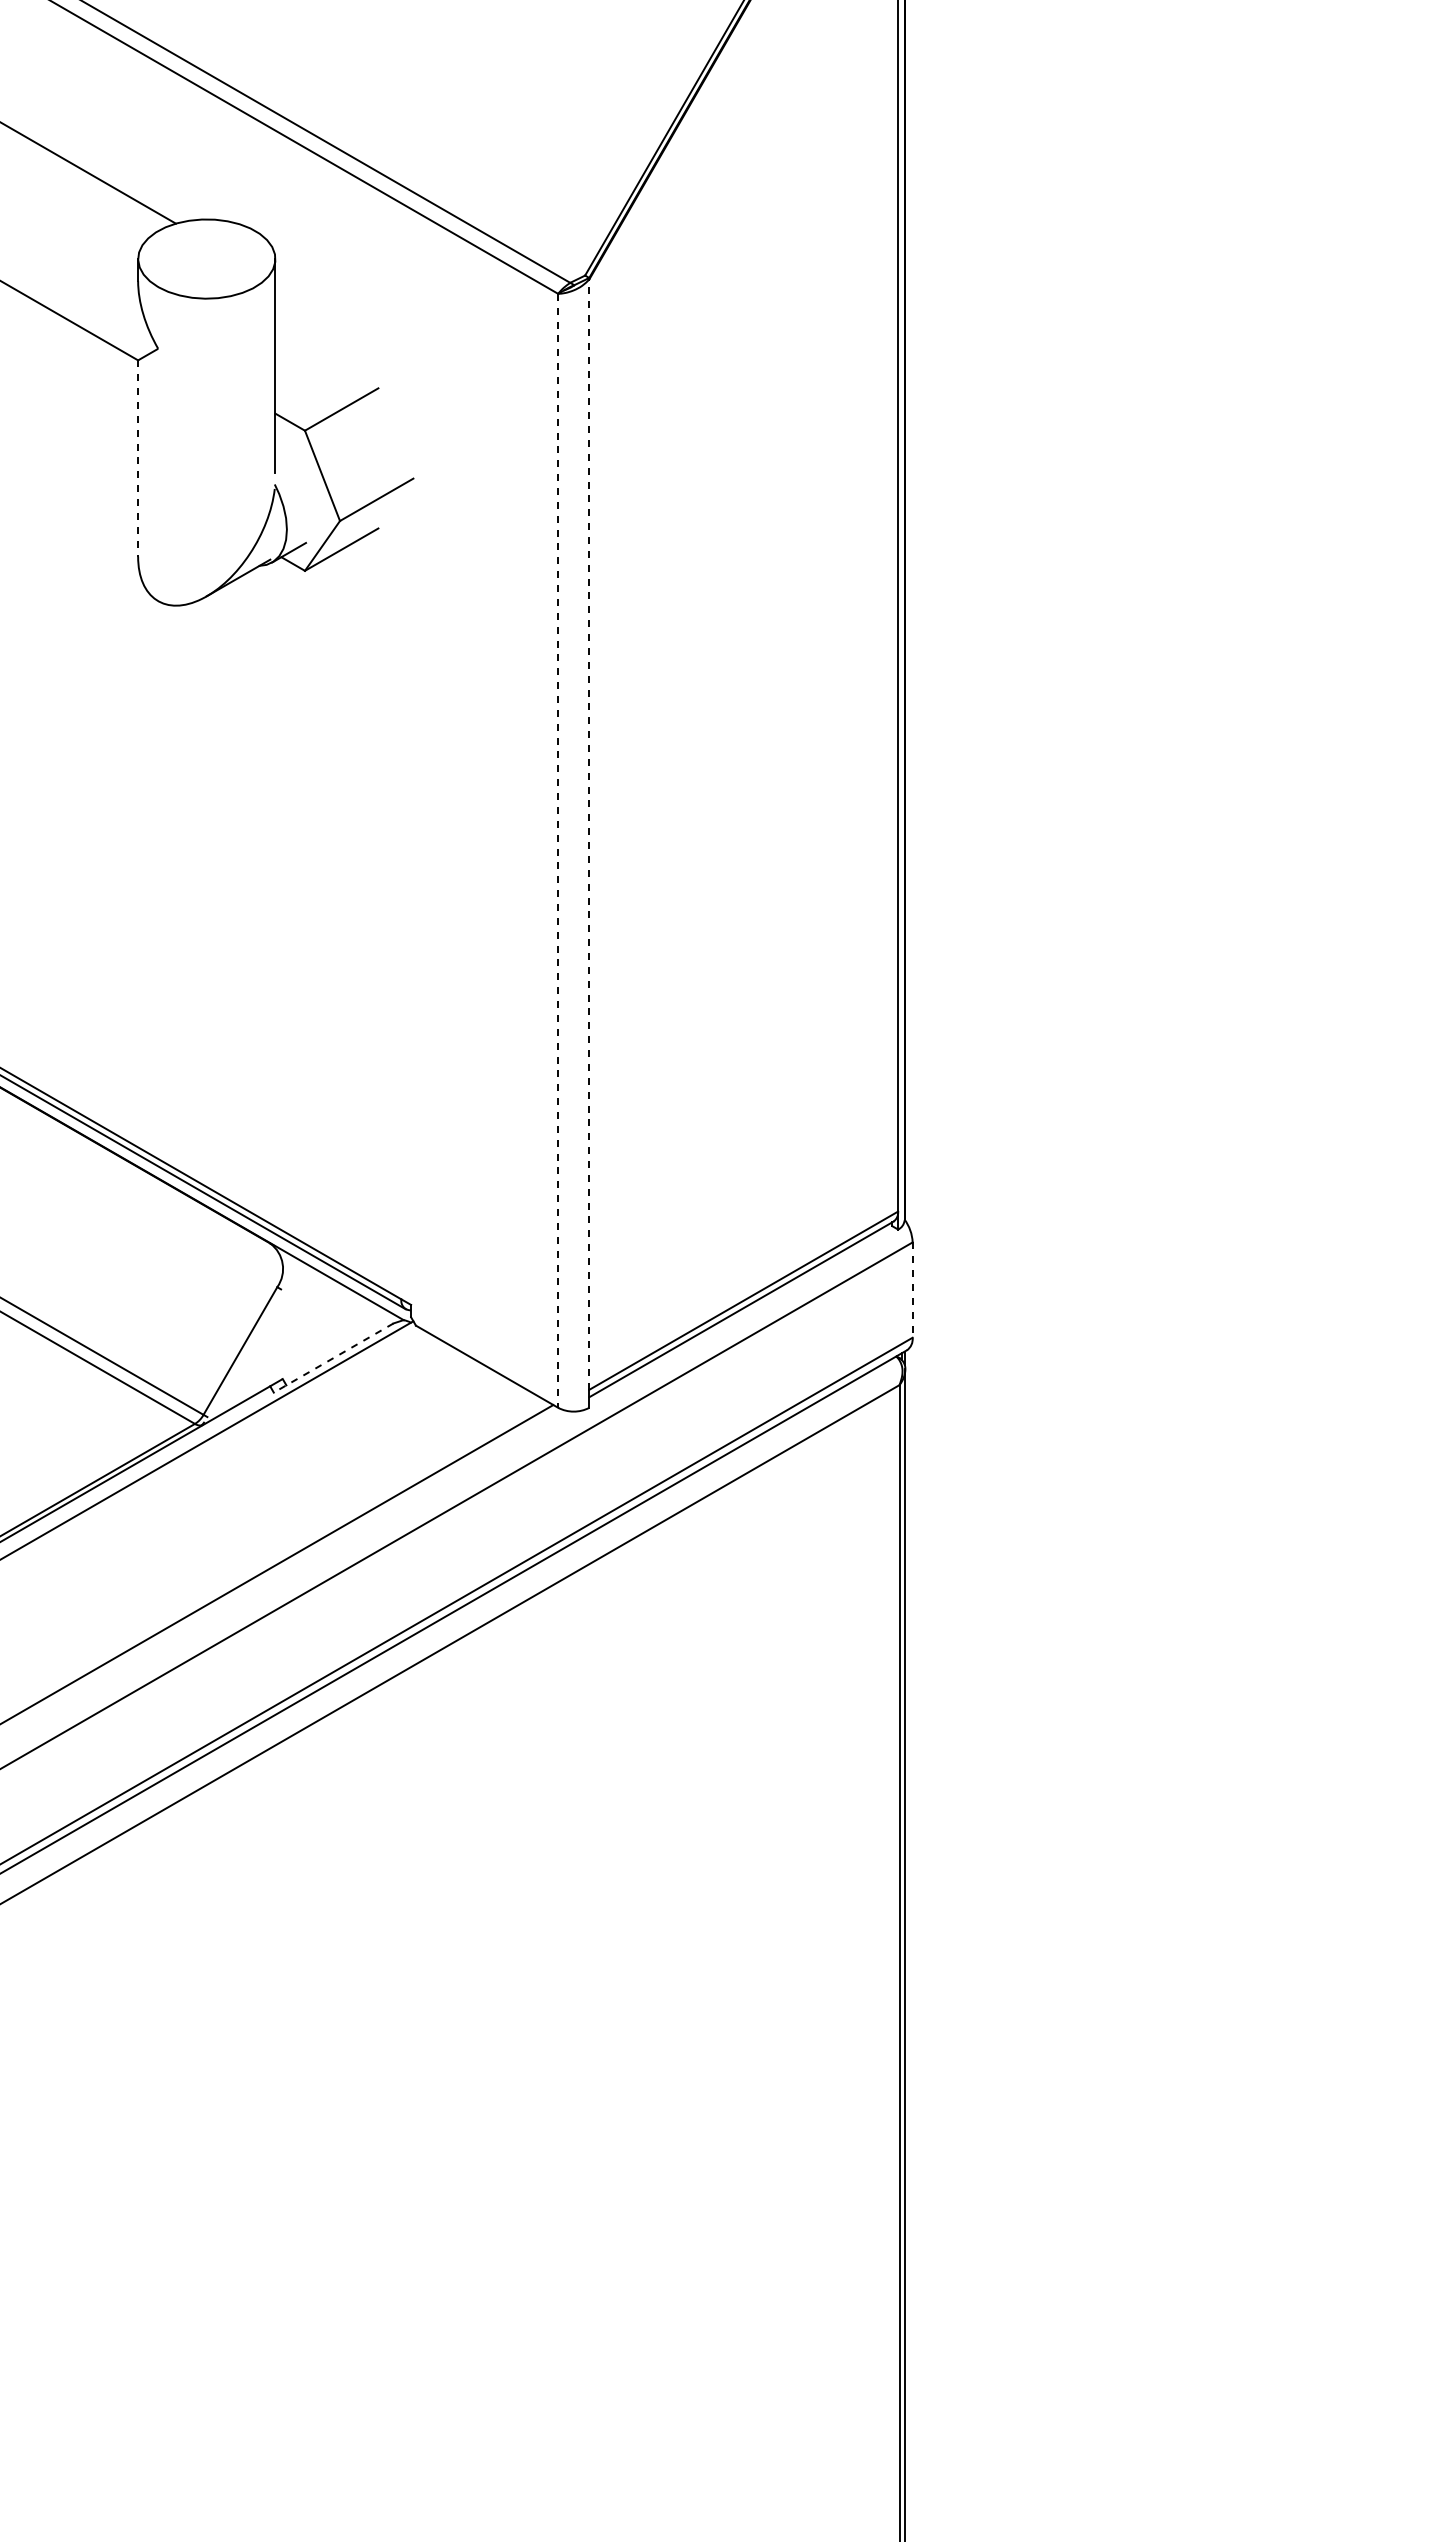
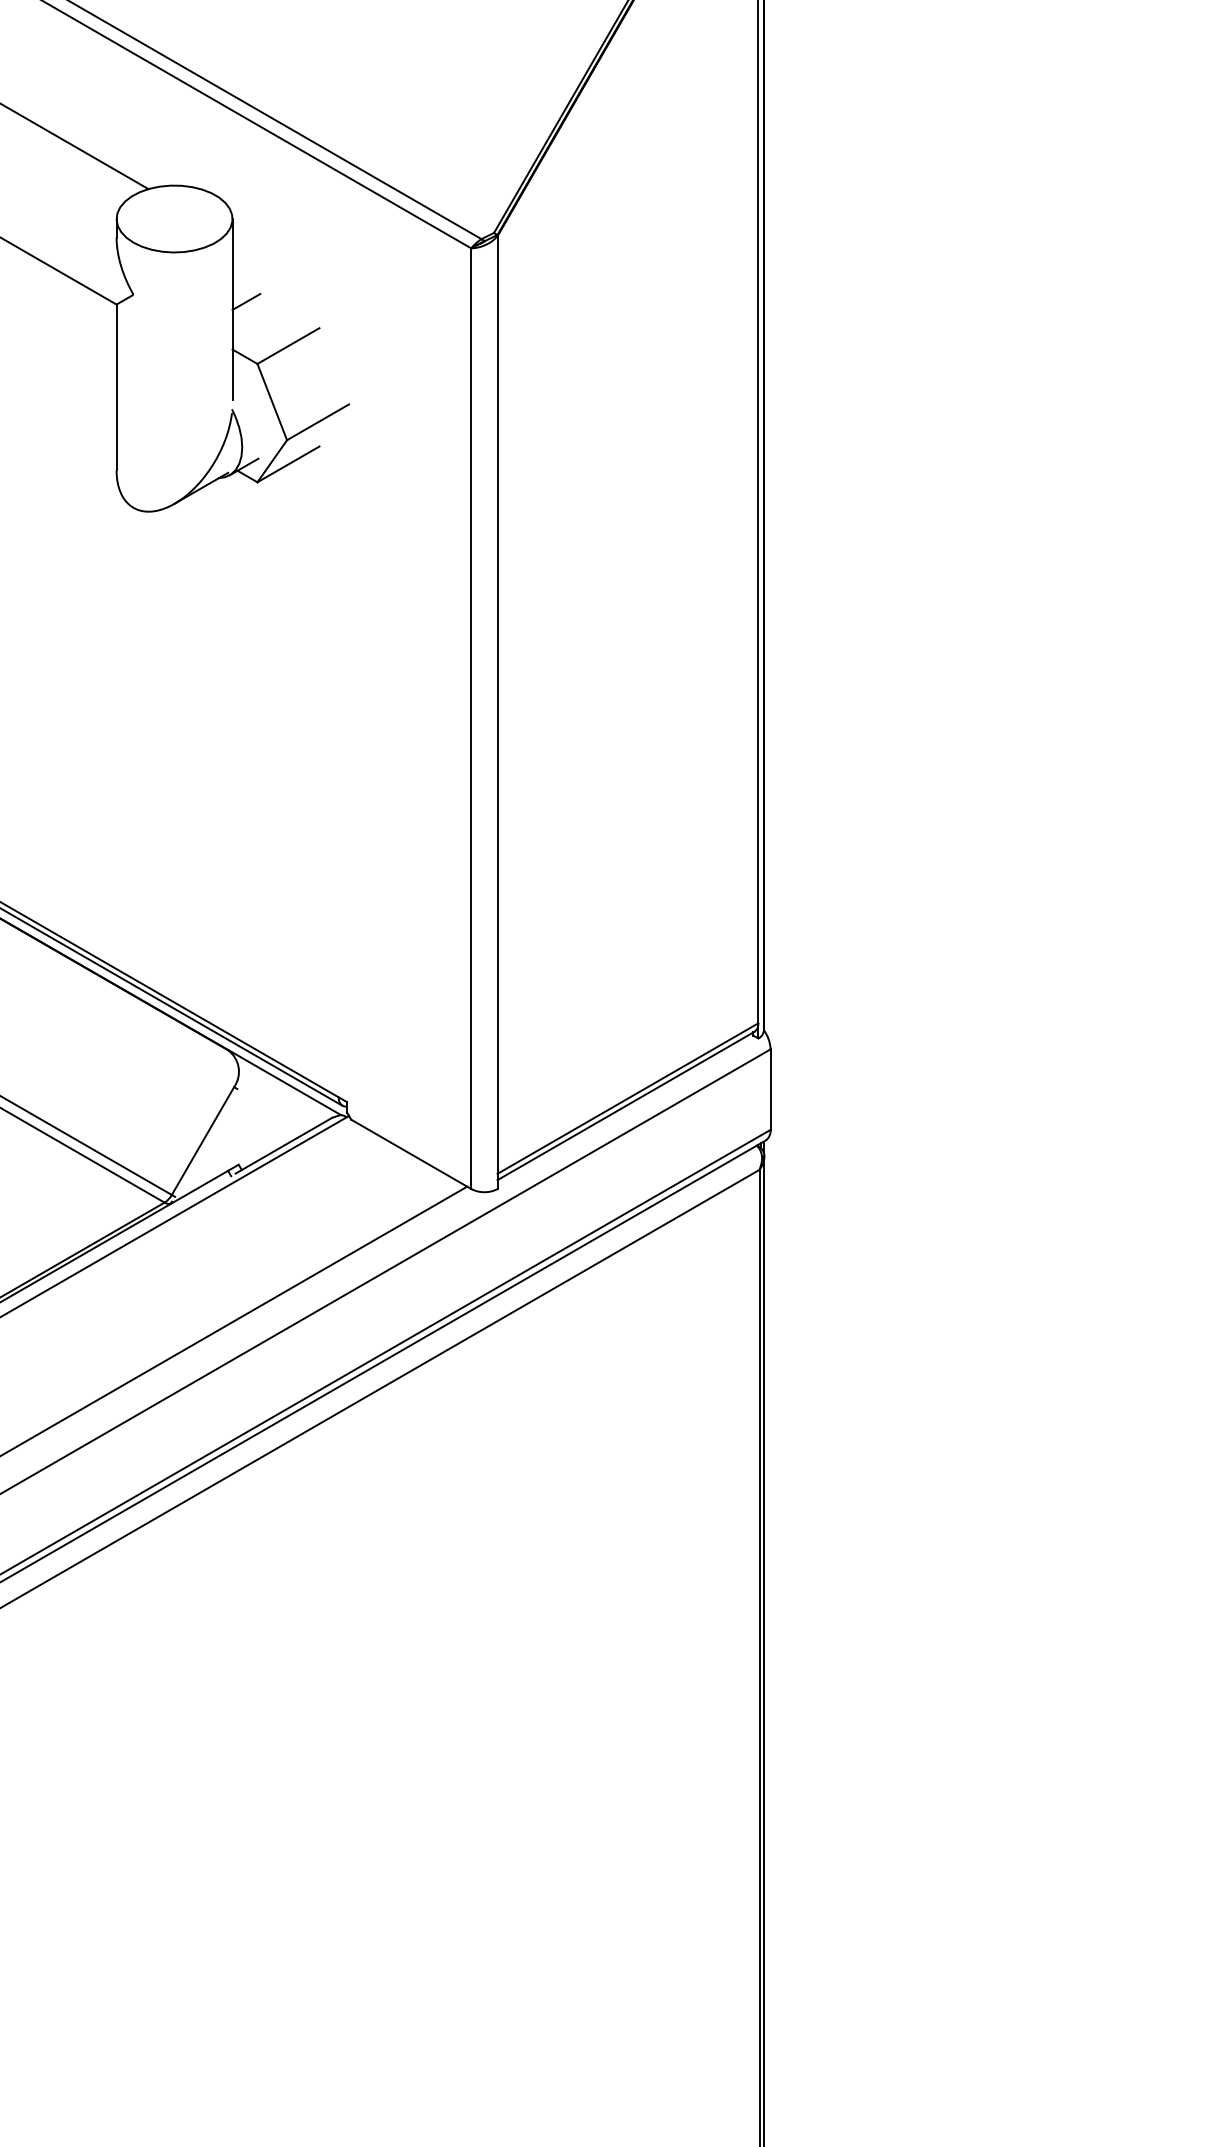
line: (291, 356) -> (246, 301), added
line: (138, 459) -> (116, 388), dashed -> solid
line: (589, 834) -> (497, 704), dashed -> solid
line: (558, 850) -> (471, 718), dashed -> solid
line: (912, 1290) -> (770, 1089), dashed -> solid
line: (335, 1356) -> (283, 1145), dashed -> solid

